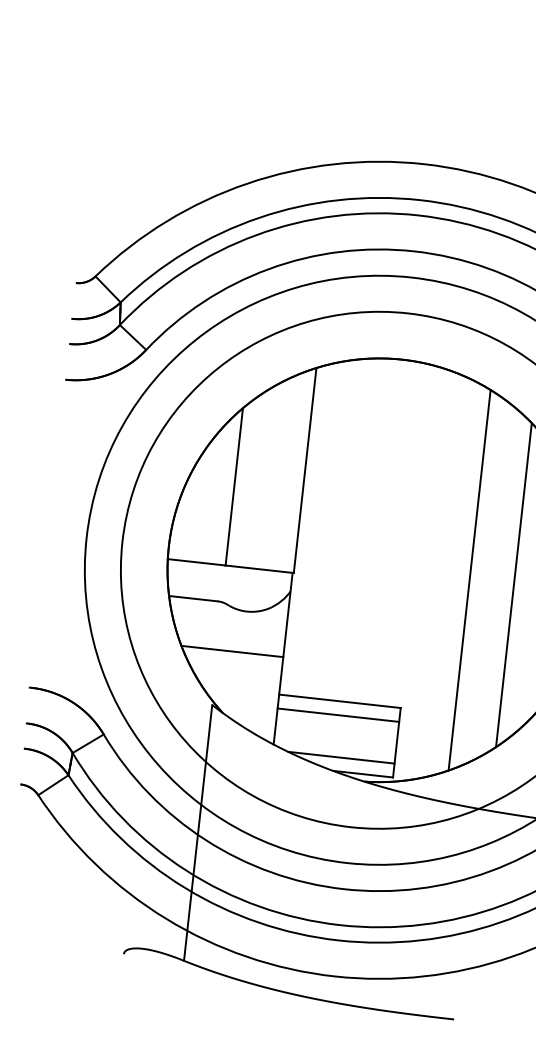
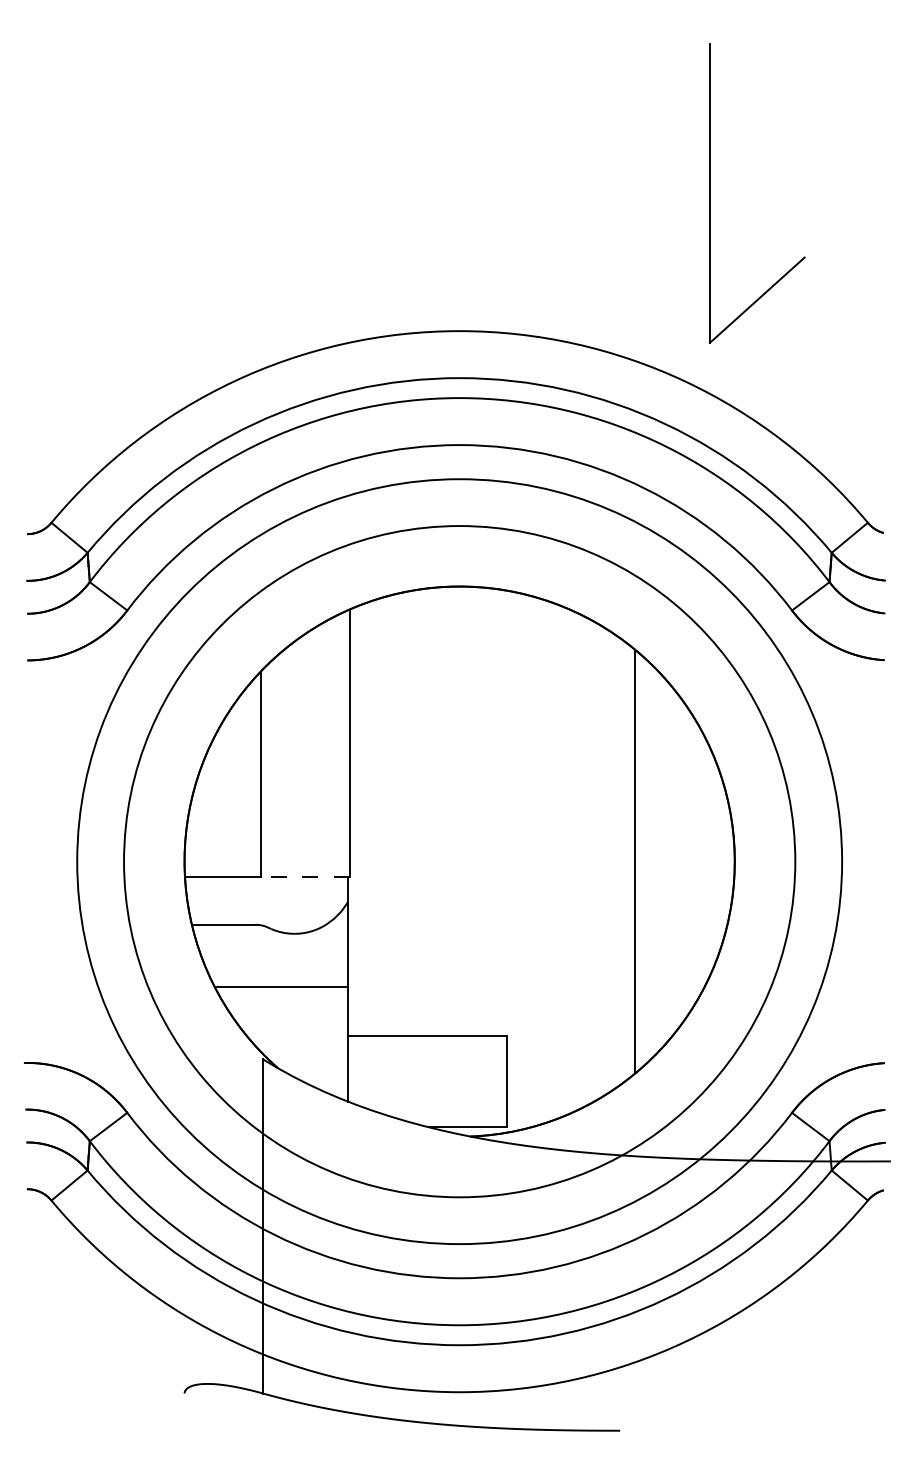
line: (260, 569) -> (305, 877), solid -> dashed
line: (469, 580) -> (577, 861), removed
line: (338, 715) -> (427, 1054), removed
line: (341, 757) -> (437, 1108), removed

